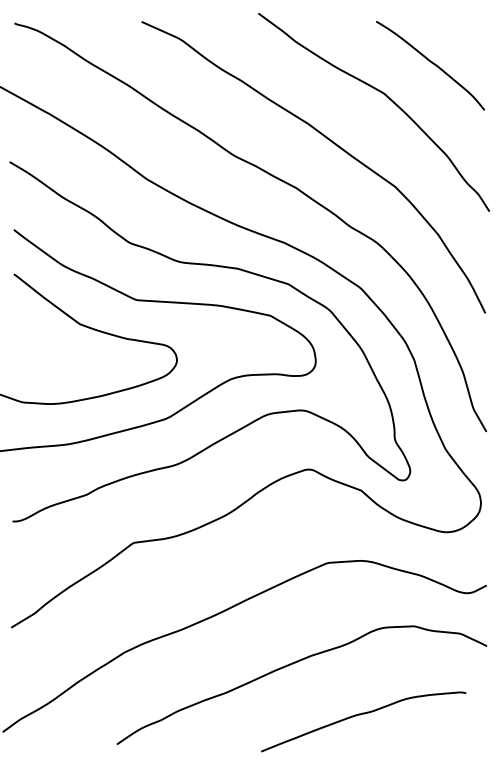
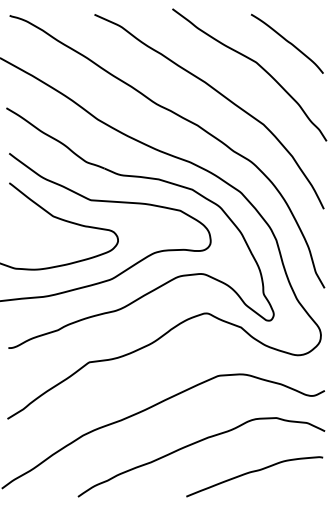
curve: (363, 715) -> (254, 472), moved

